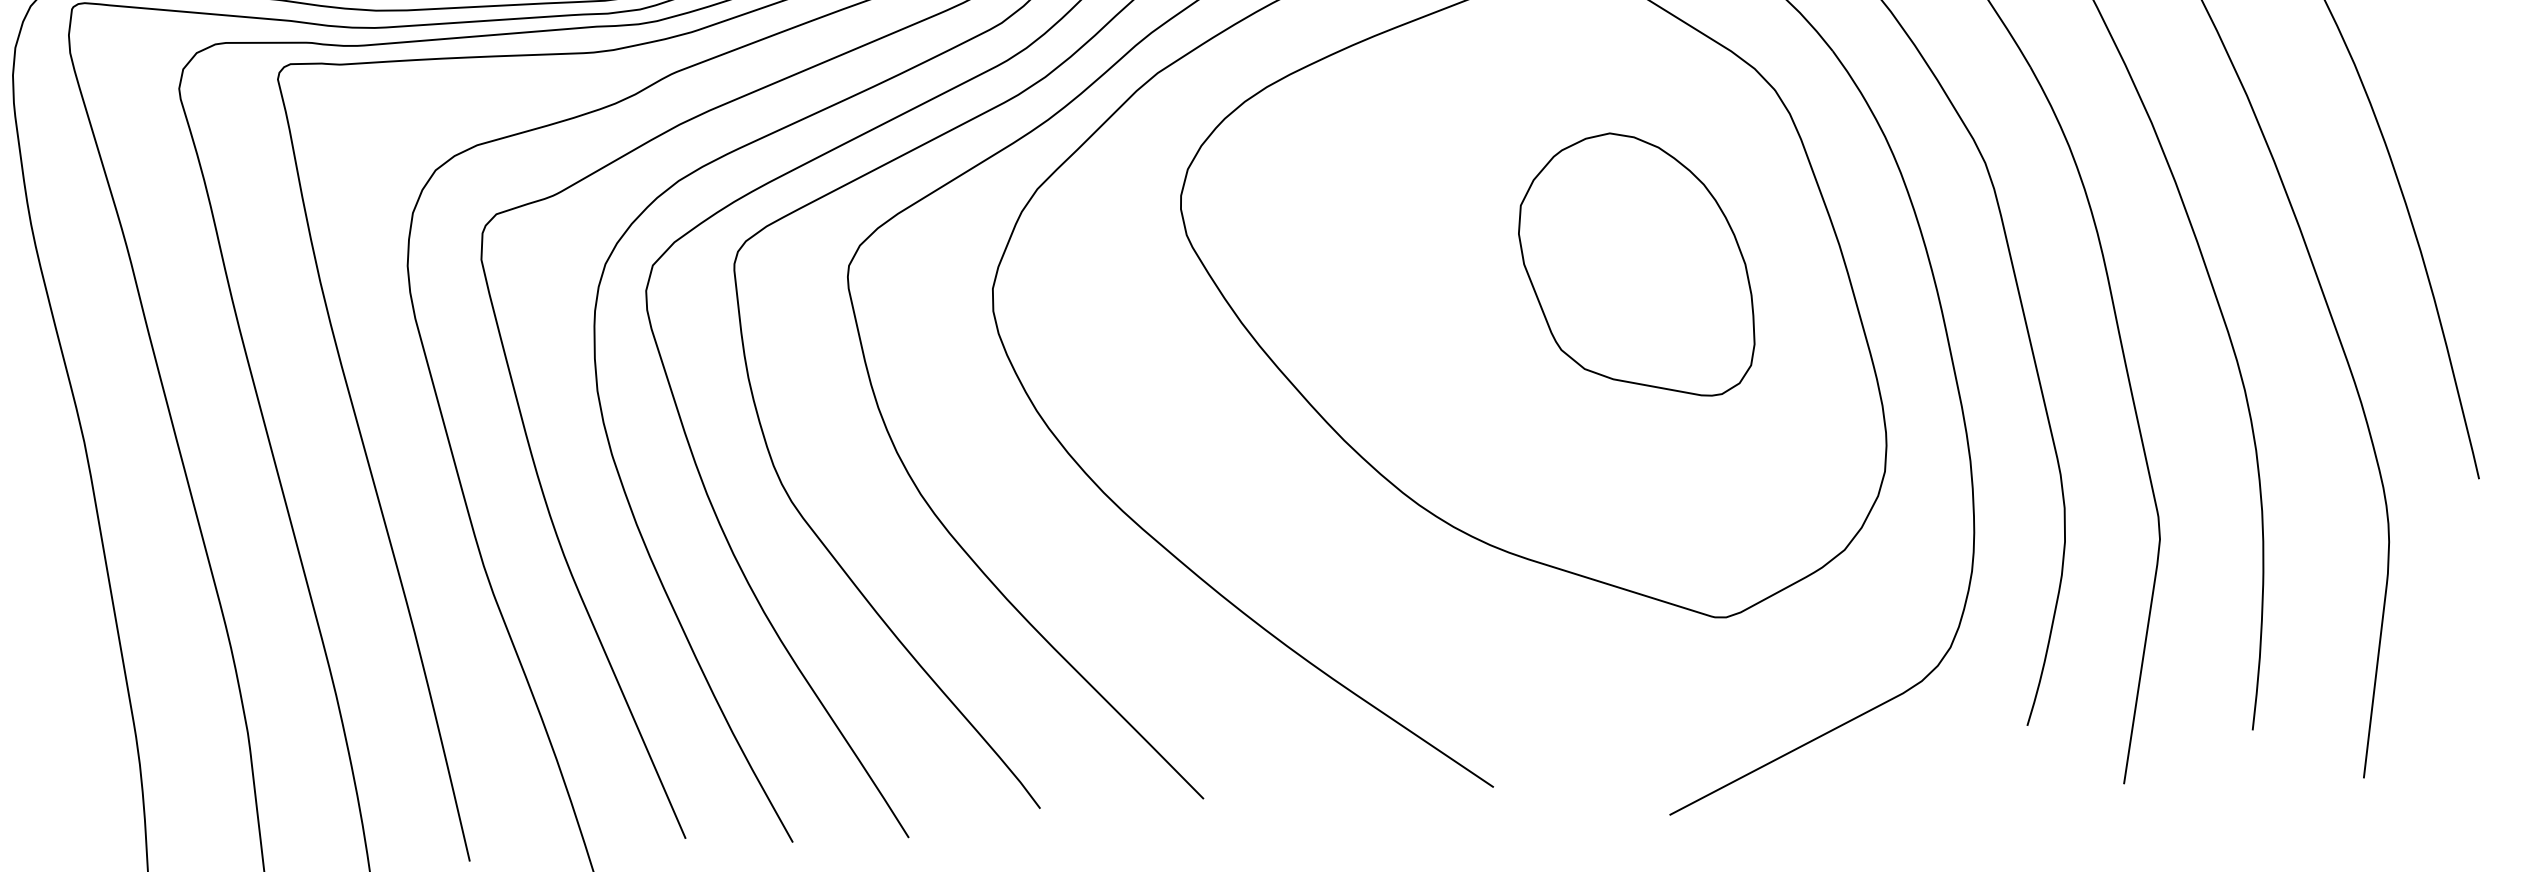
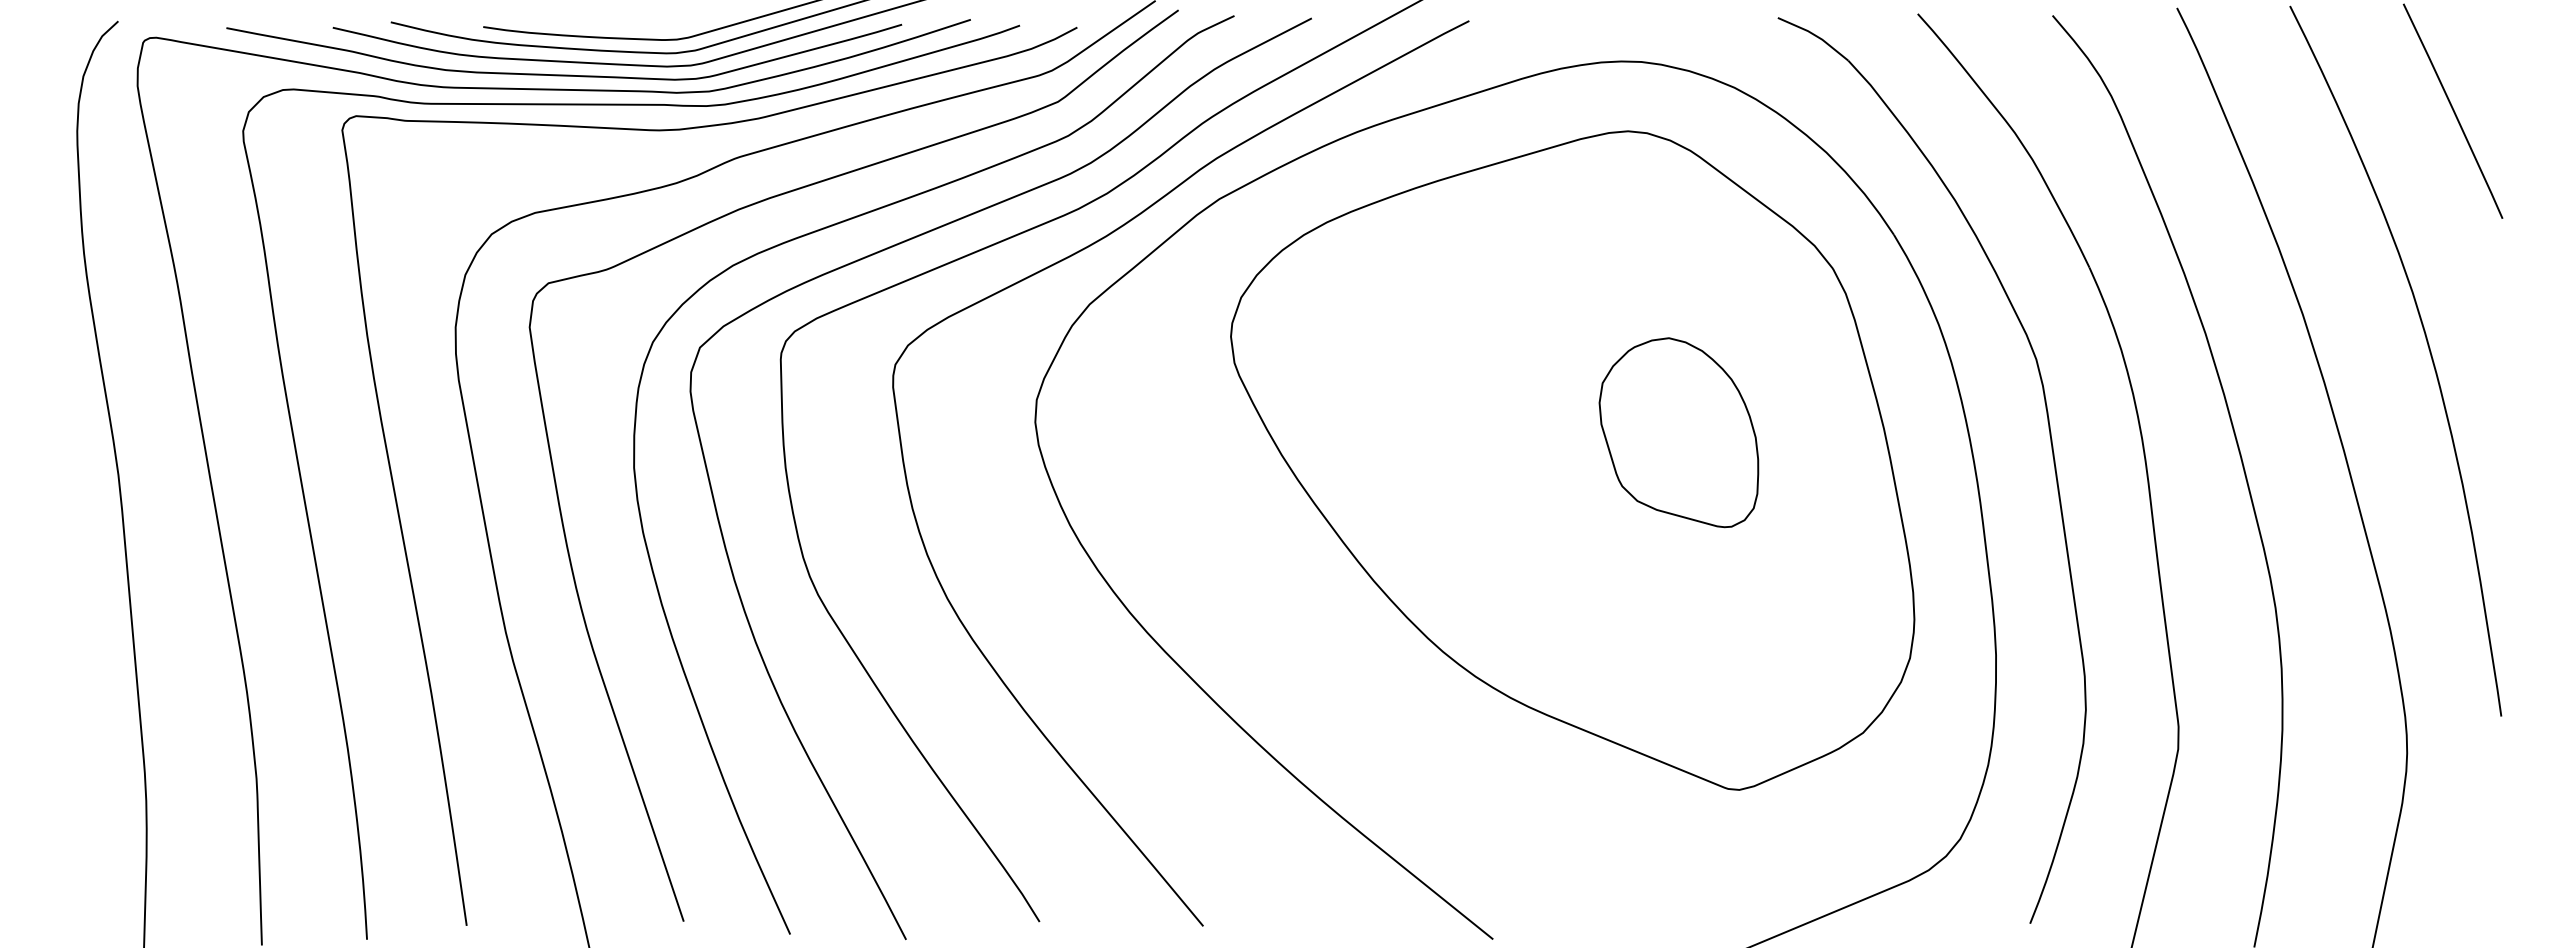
part: (1635, 266) -> (1678, 432), size x0.7

